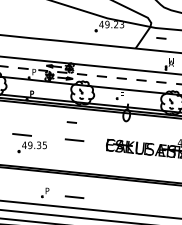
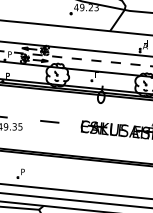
line: (161, 38) -> (135, 21), removed
line: (71, 122) -> (46, 104), removed
line: (74, 197) -> (49, 178), removed

